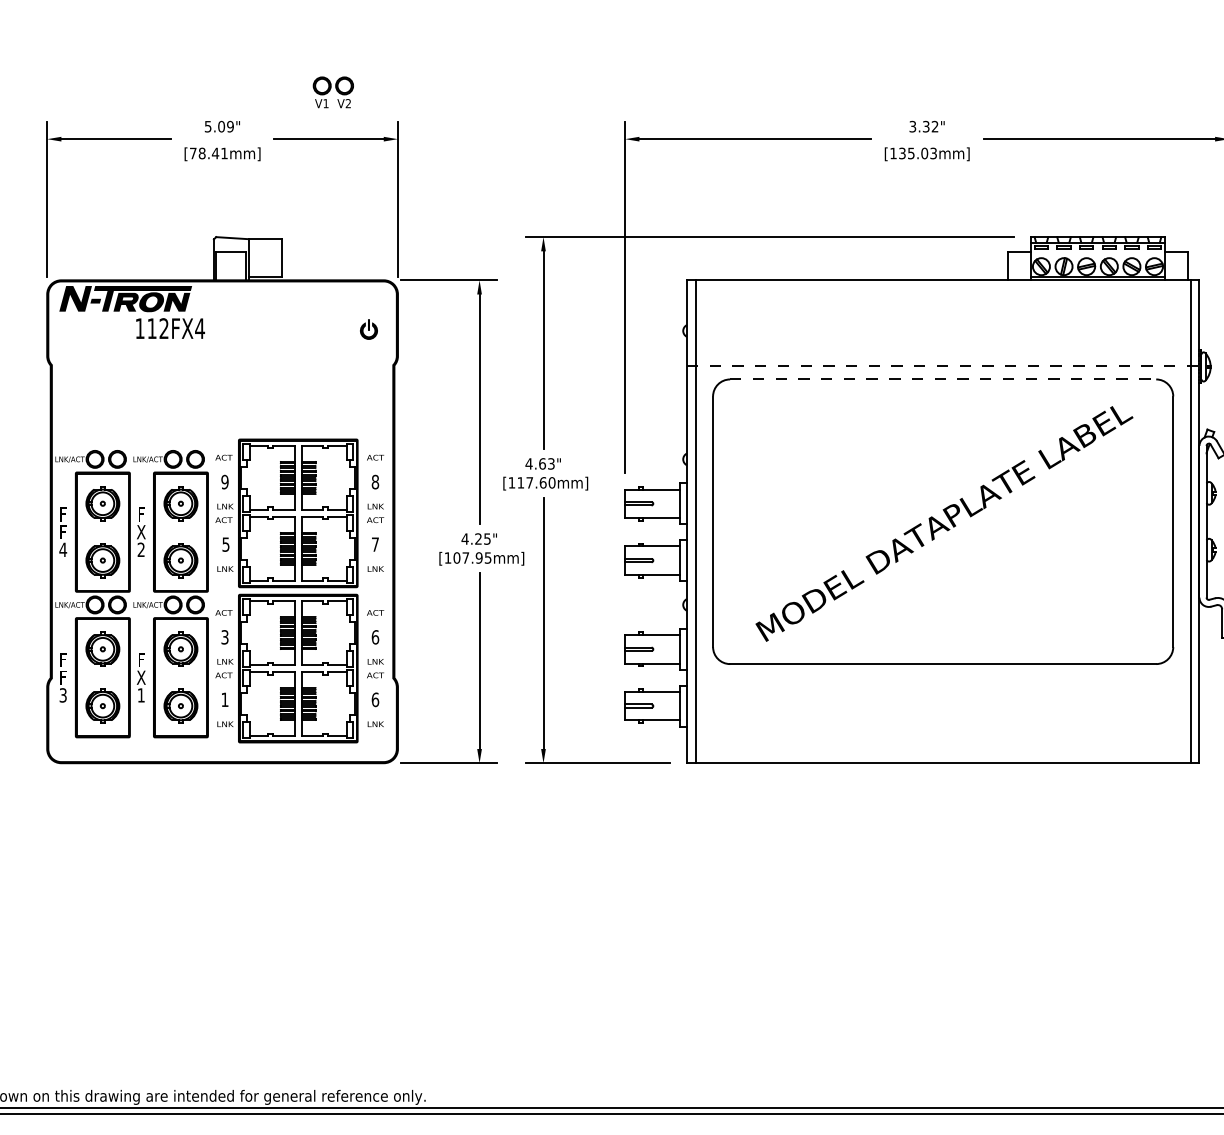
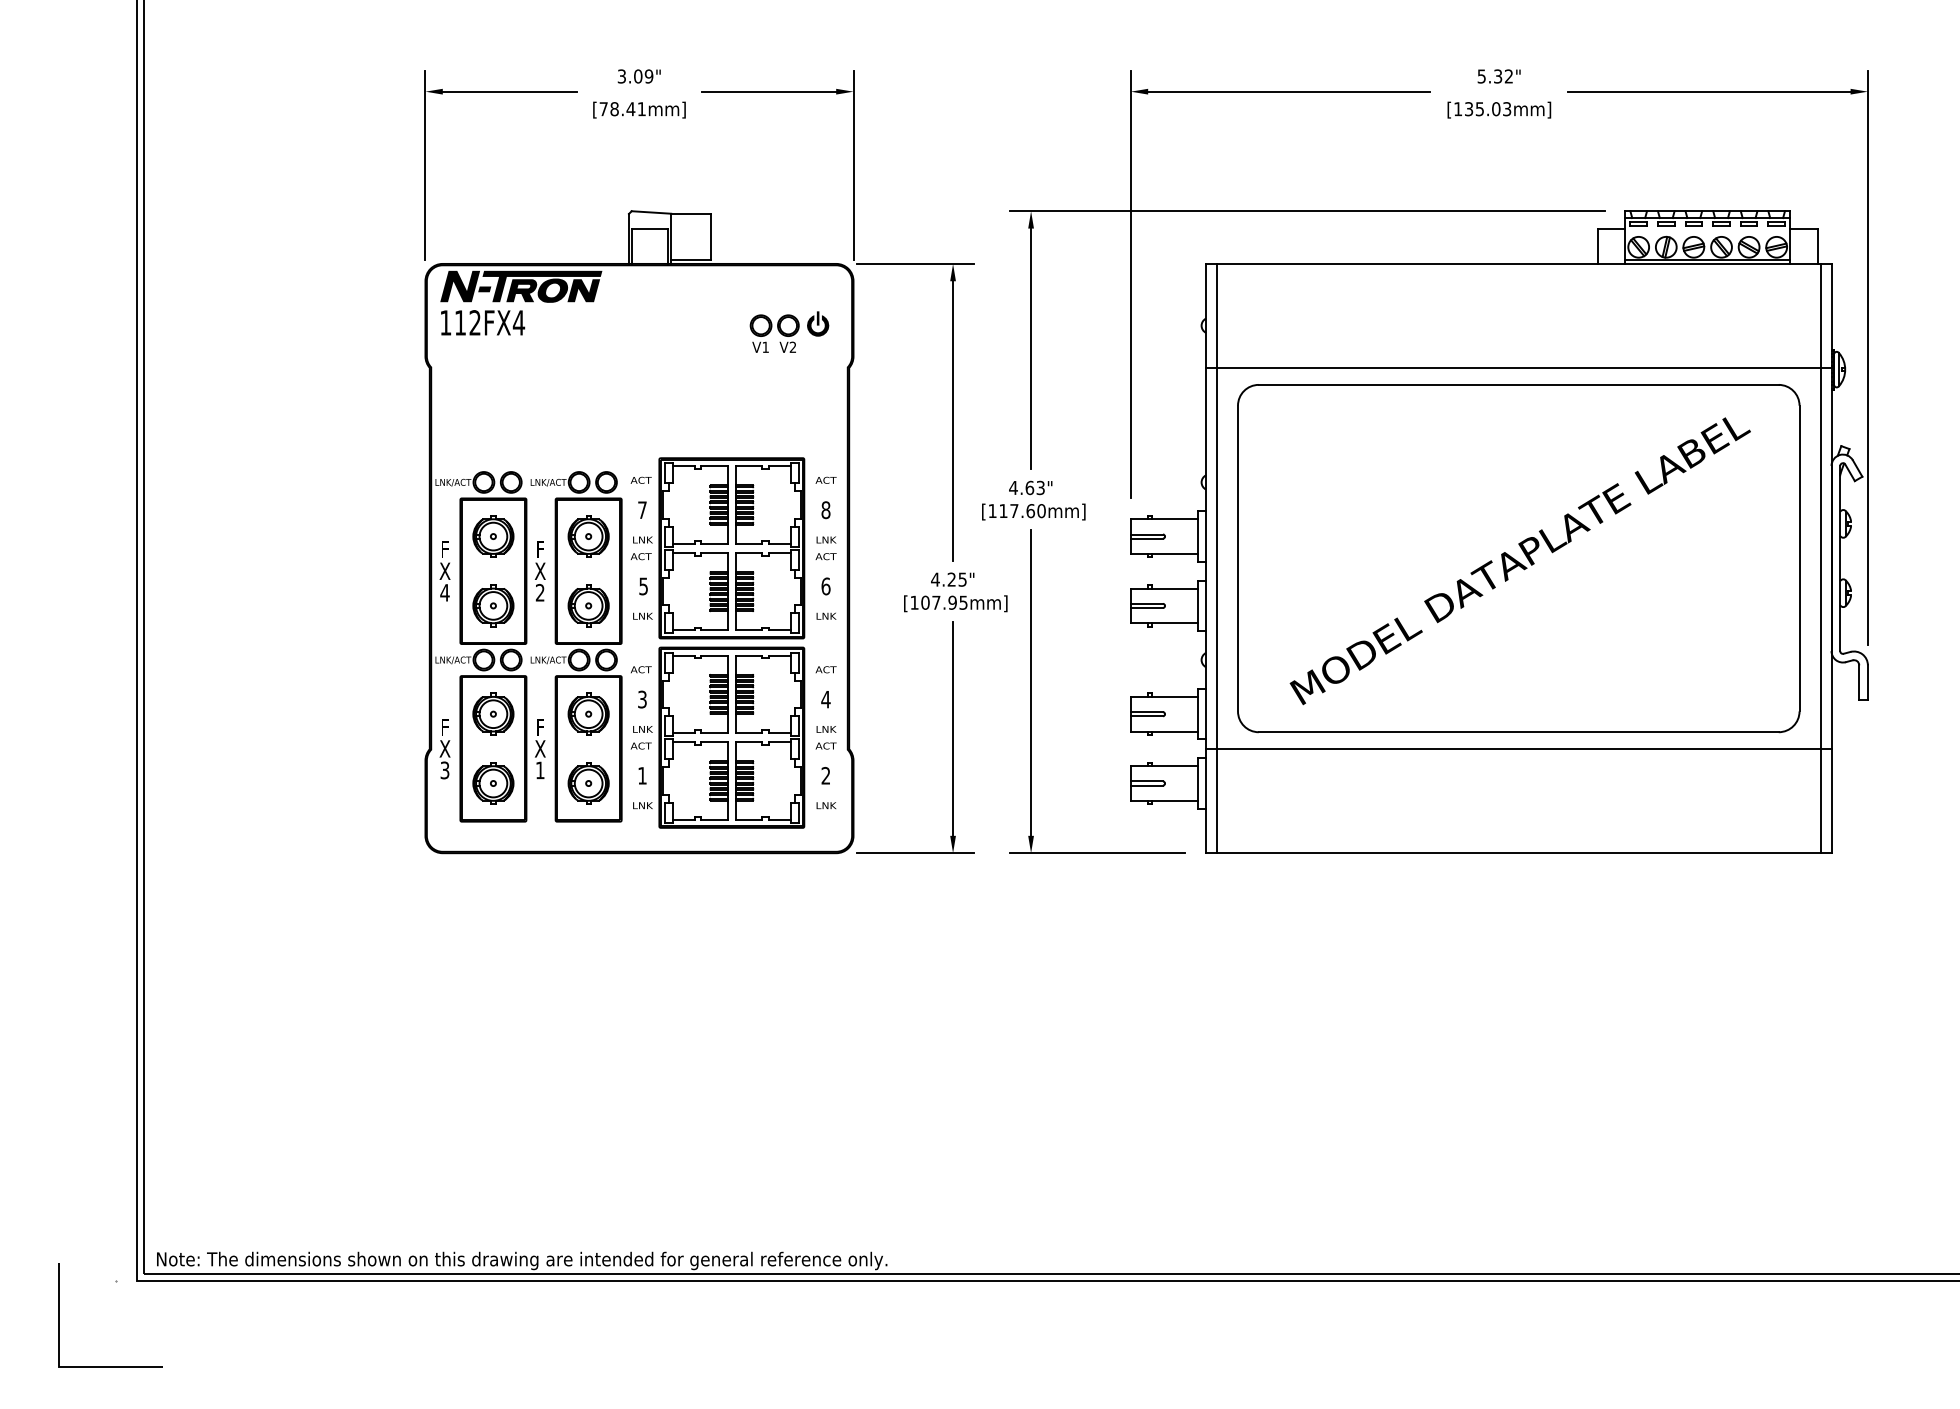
part: (333, 92) -> (774, 333), moved
text: (207, 125) -> (621, 75), 5.09" -> 3.09"
text: (912, 125) -> (1481, 75), 3.32" -> 5.32"
text: (170, 328) -> (483, 322), moved
line: (942, 365) -> (1518, 367), dashed -> solid
line: (942, 379) -> (1518, 384), dashed -> solid
text: (224, 482) -> (641, 510), 9 -> 7
text: (62, 531) -> (444, 570), F -> X
text: (375, 544) -> (825, 586), 7 -> 6
text: (375, 637) -> (825, 699), 6 -> 4
text: (62, 677) -> (444, 748), F -> X
line: (942, 678) -> (1518, 749), added
text: (375, 699) -> (825, 775), 6 -> 2

